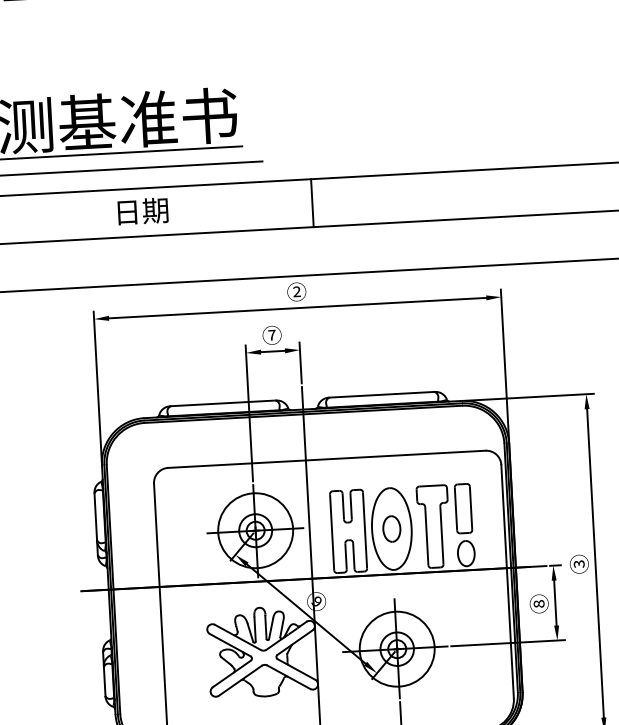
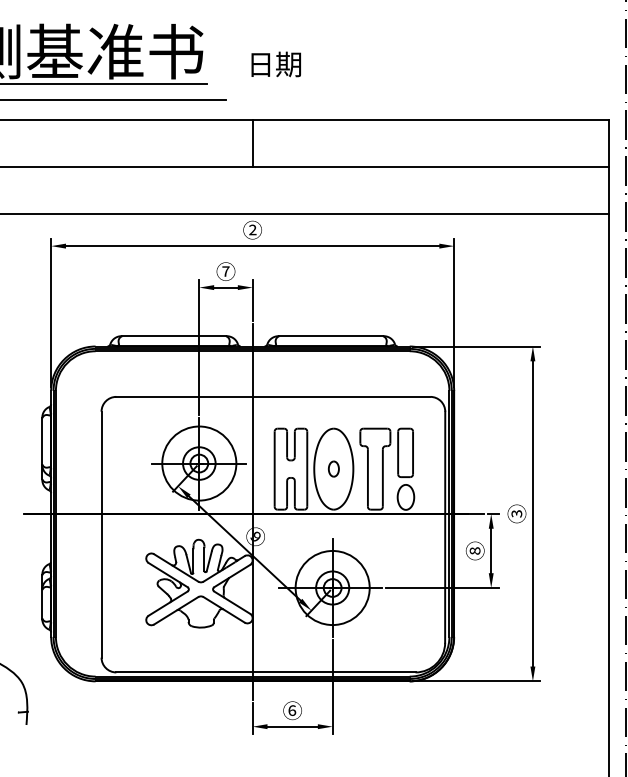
line: (312, 203) -> (252, 143), moved
text: (142, 211) -> (275, 64), moved
part: (391, 528) -> (333, 468), size x0.6

